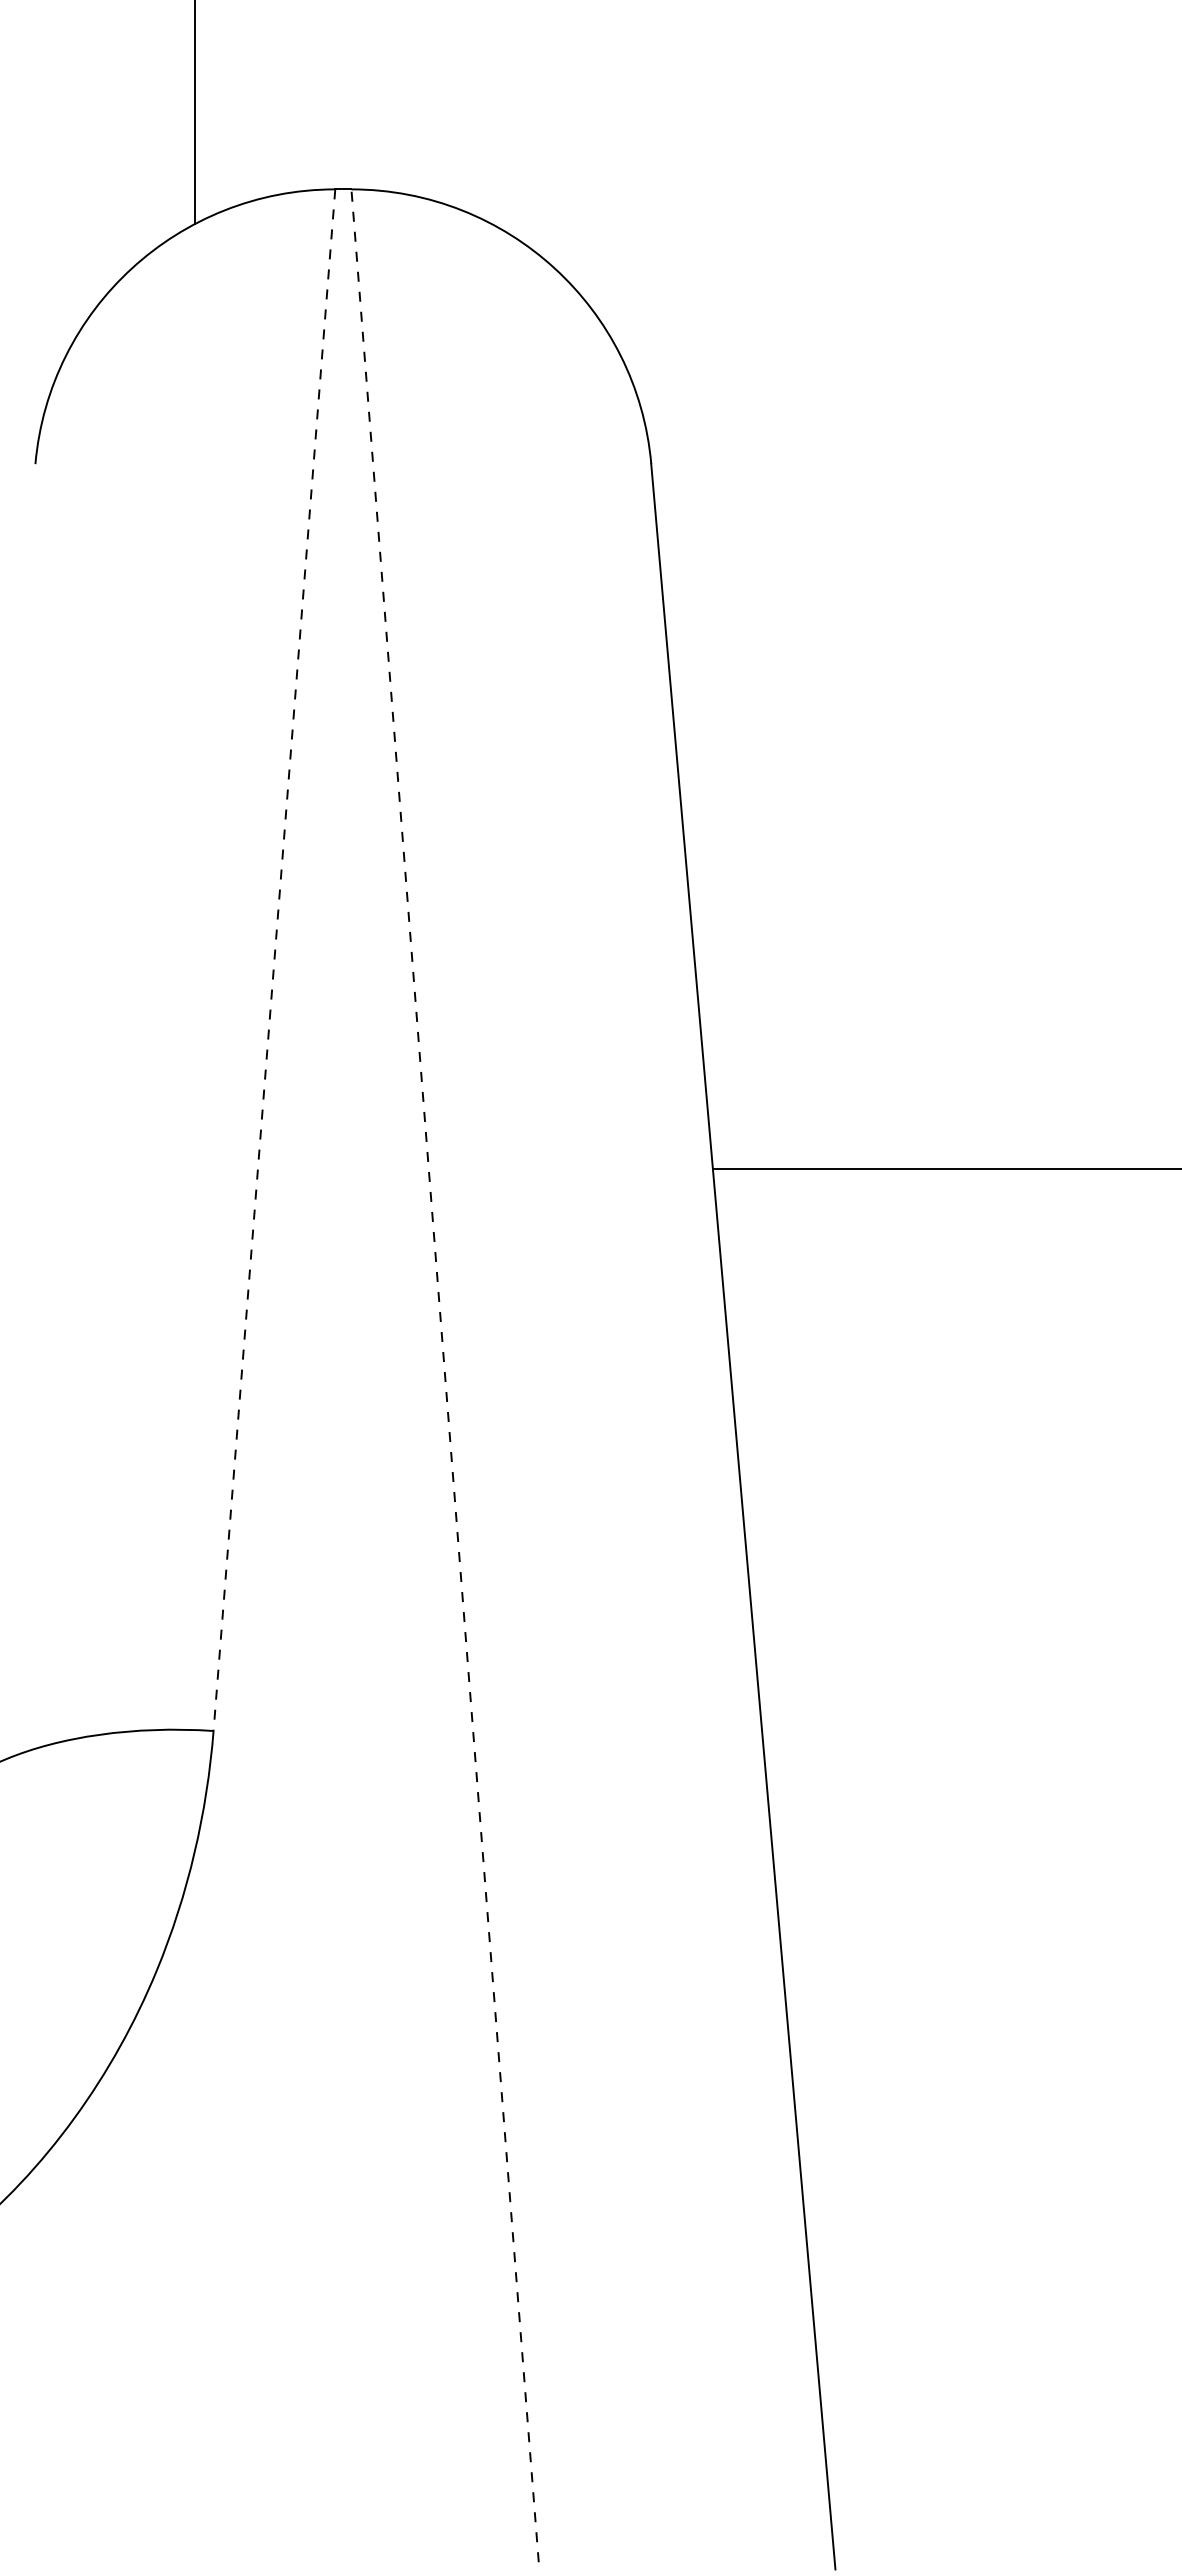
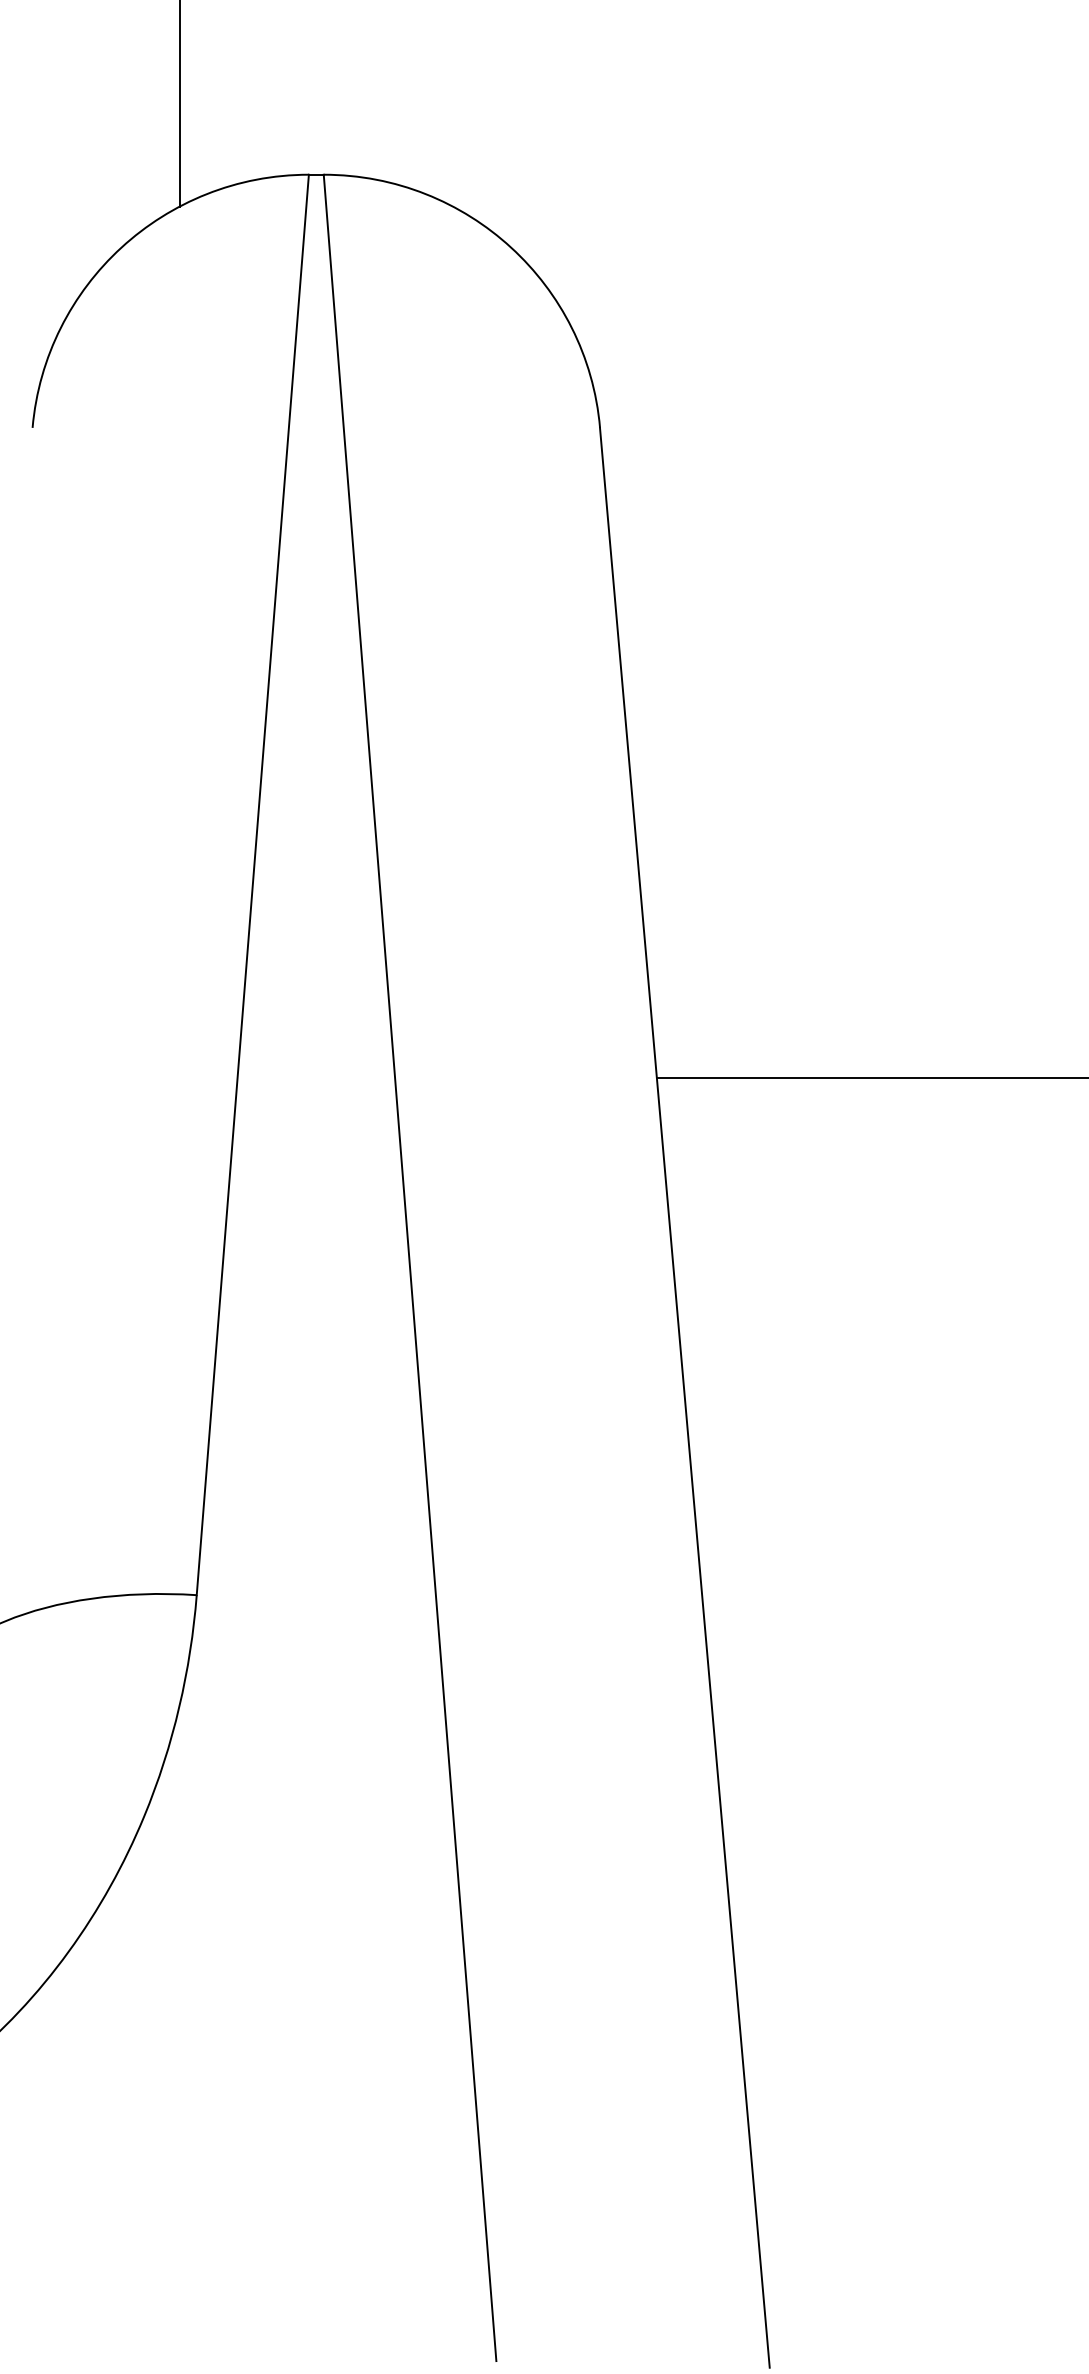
line: (274, 960) -> (252, 885), dashed -> solid
line: (445, 1375) -> (410, 1267), dashed -> solid

